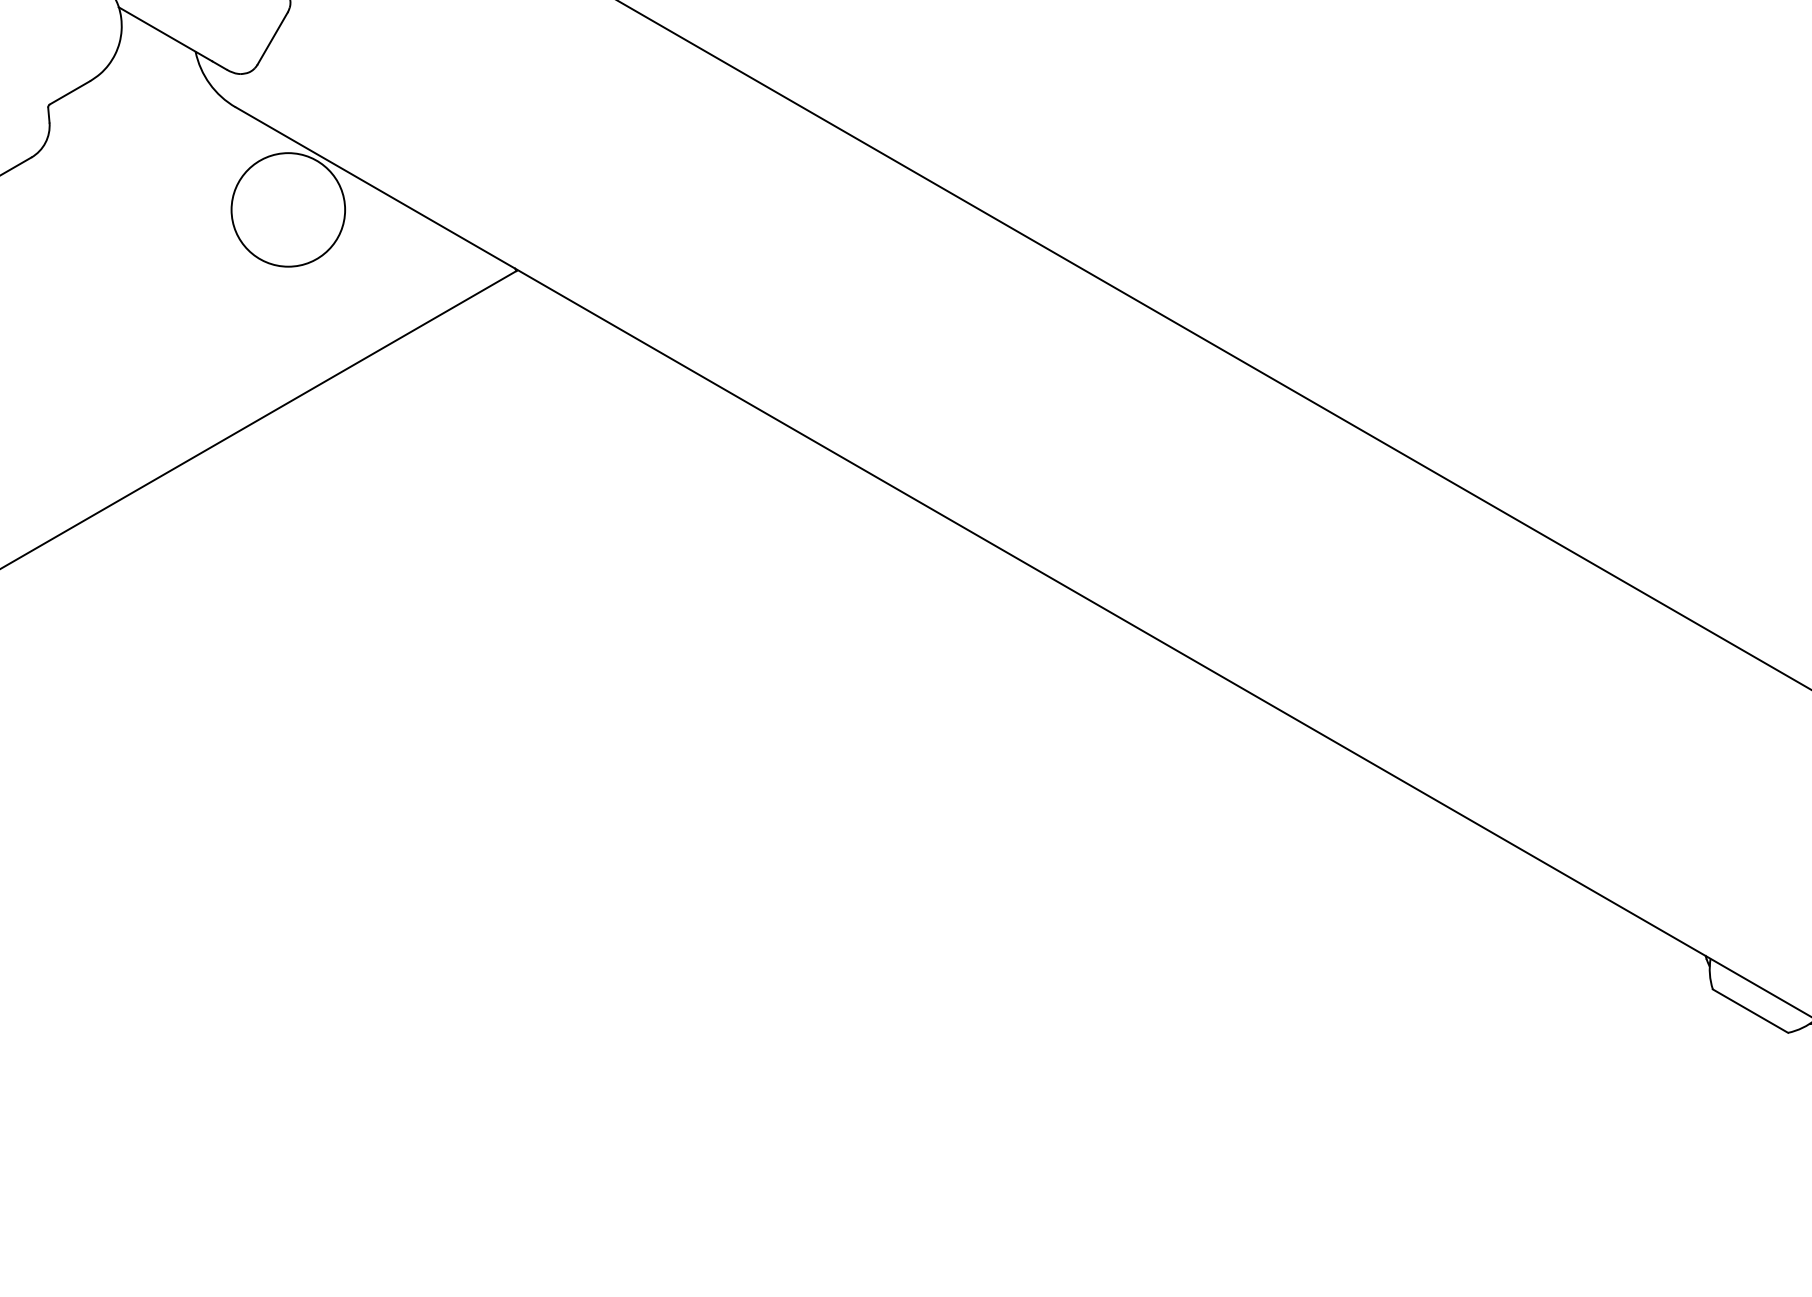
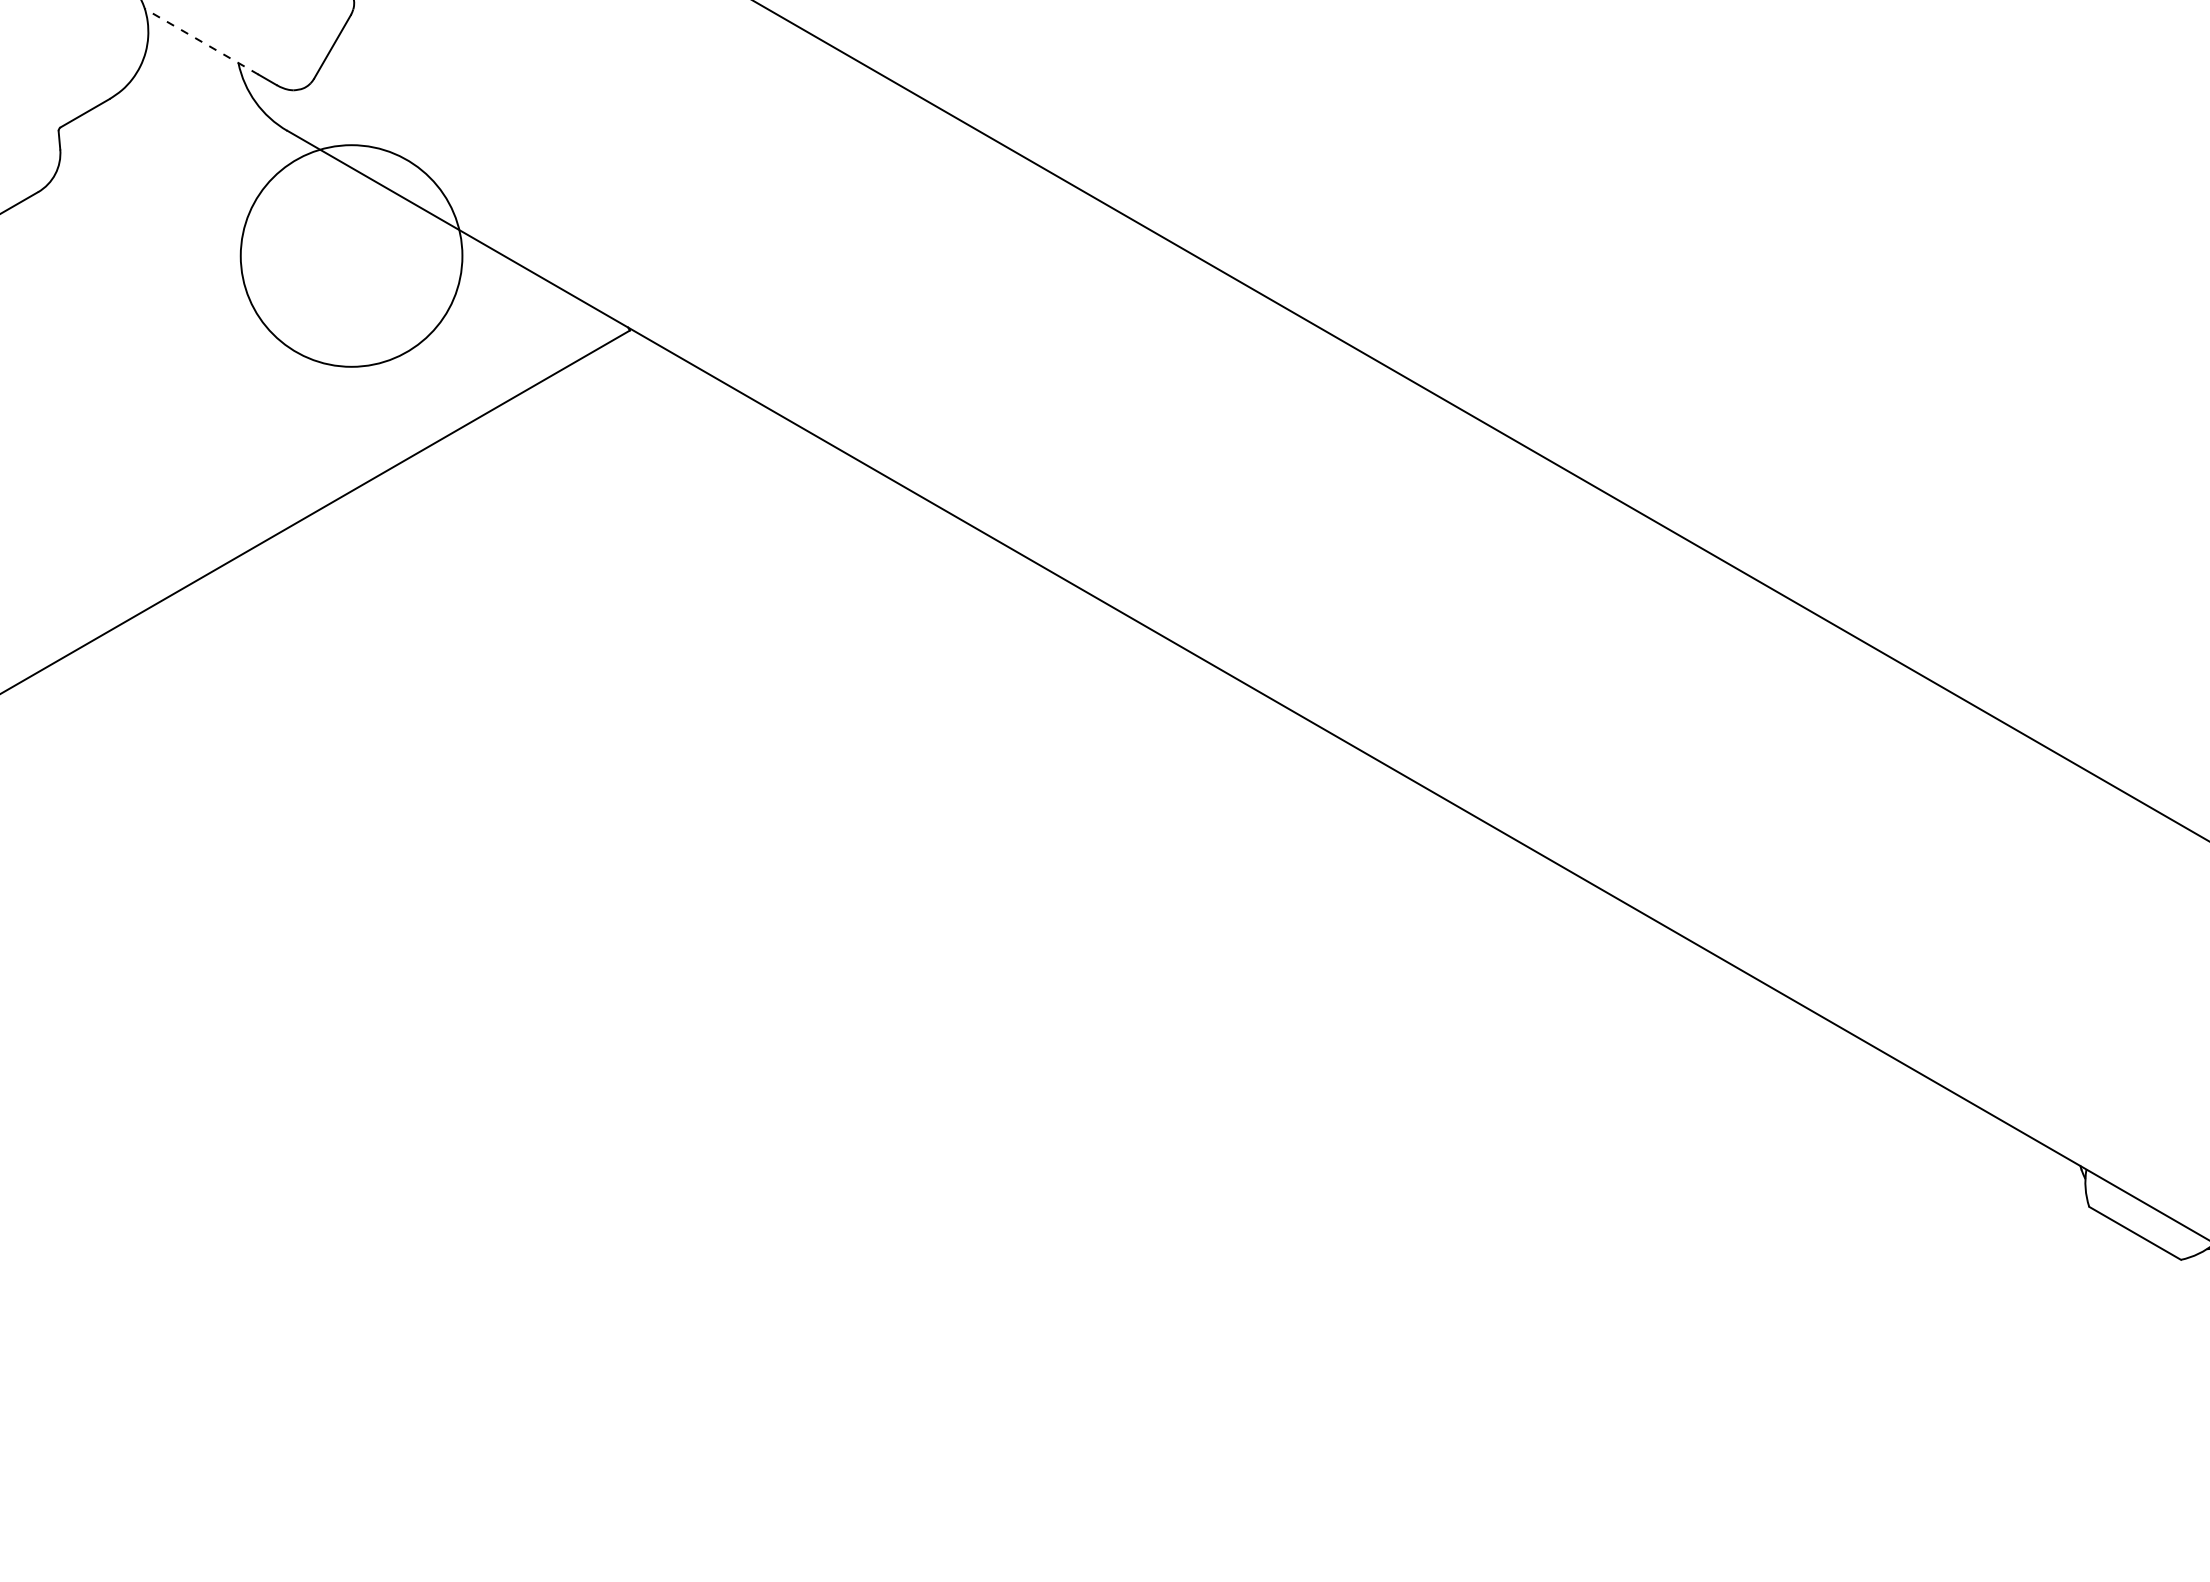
line: (165, 34) -> (201, 41), solid -> dashed
circle: (288, 209) -> (351, 255), size x1.6

